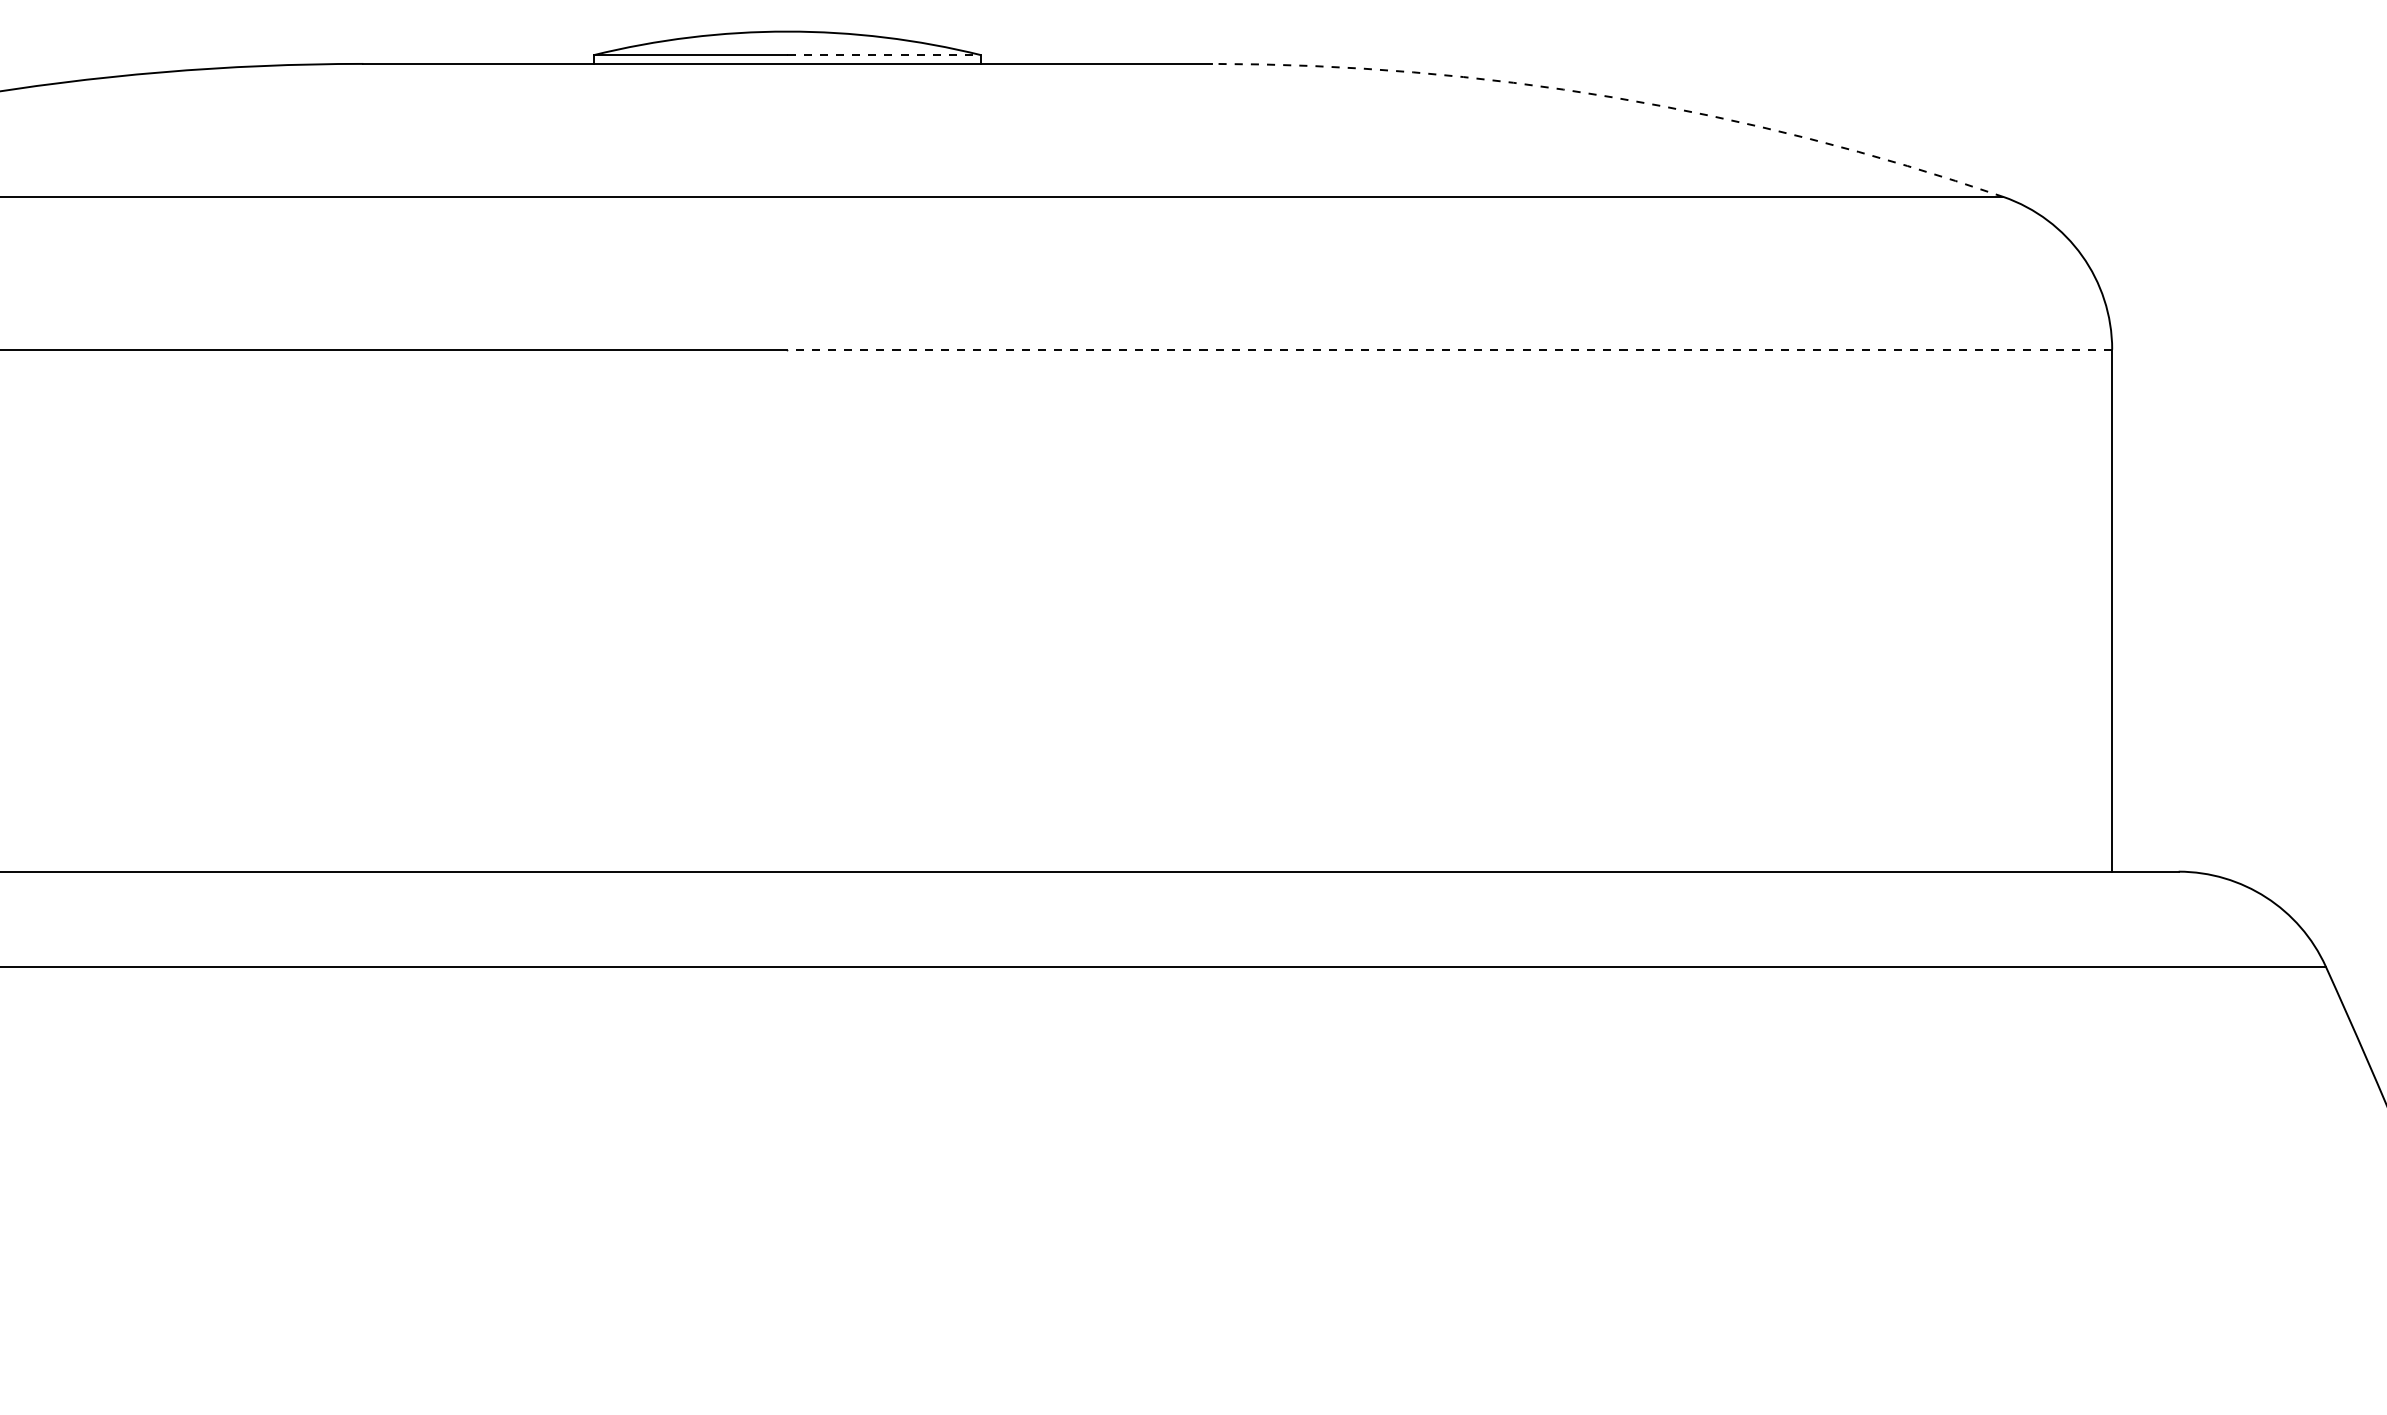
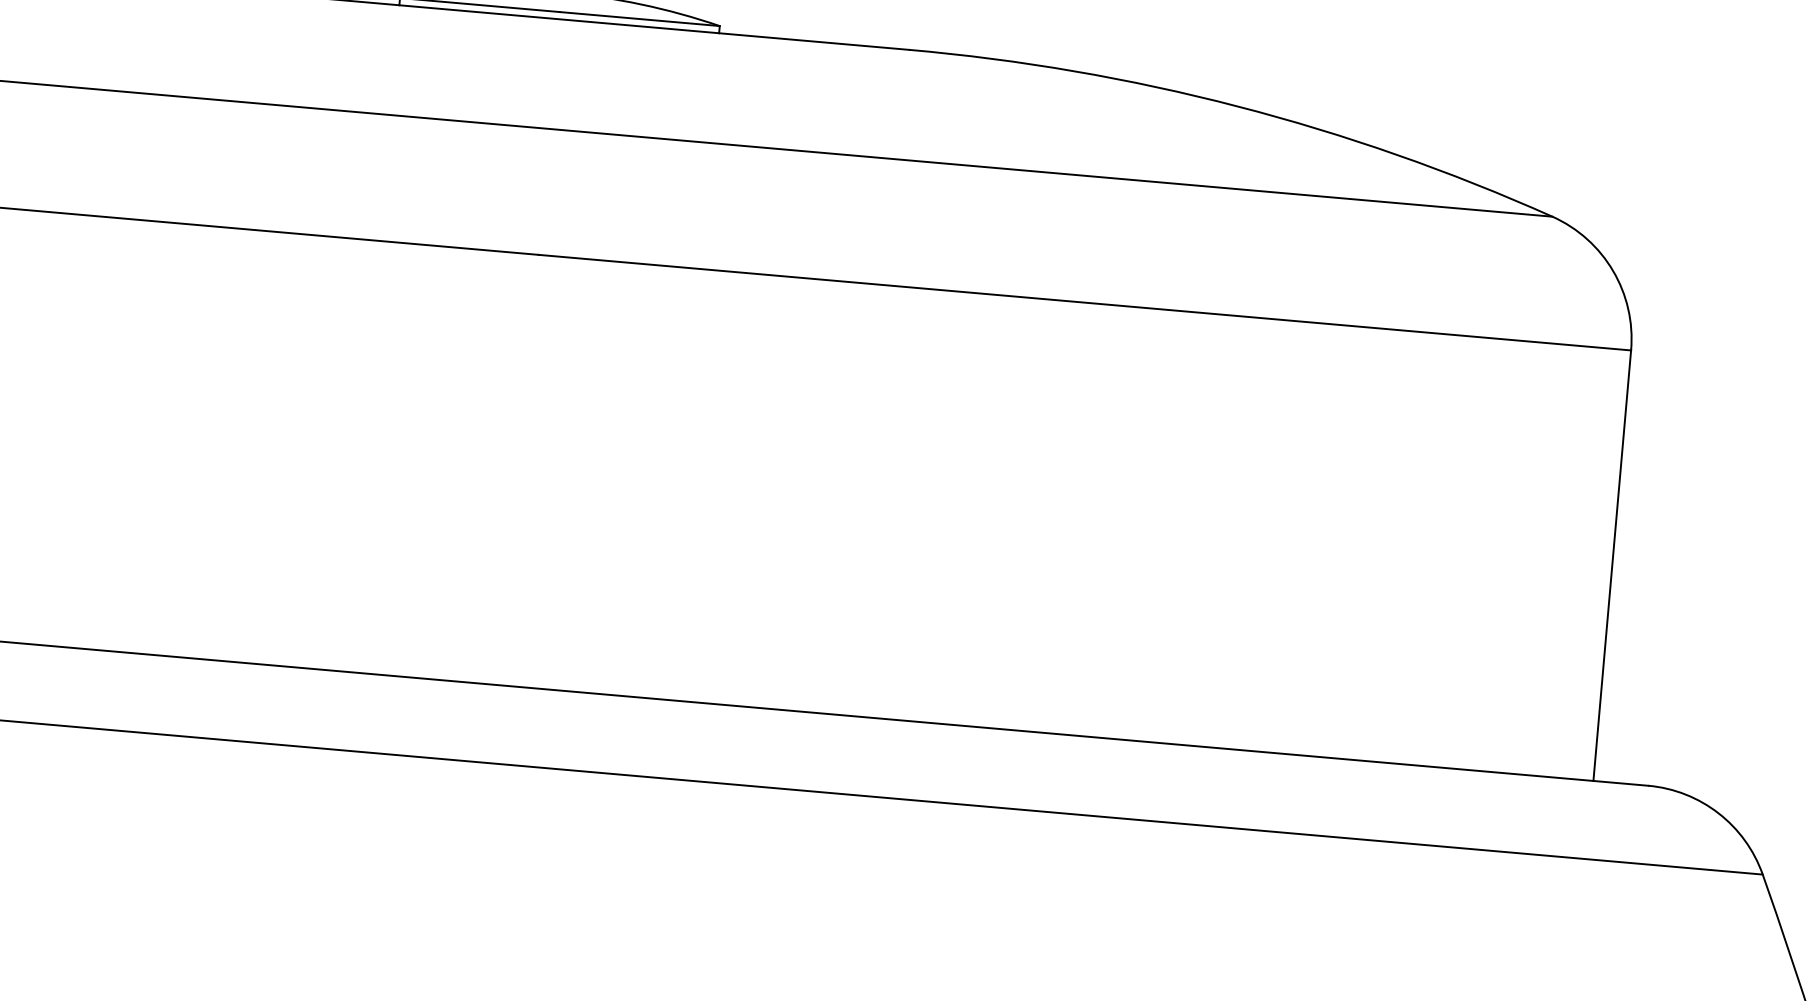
line: (884, 55) -> (639, 19), dashed -> solid
arc: (1613, 97) -> (1238, 106), dashed -> solid
line: (1449, 349) -> (1084, 302), dashed -> solid

